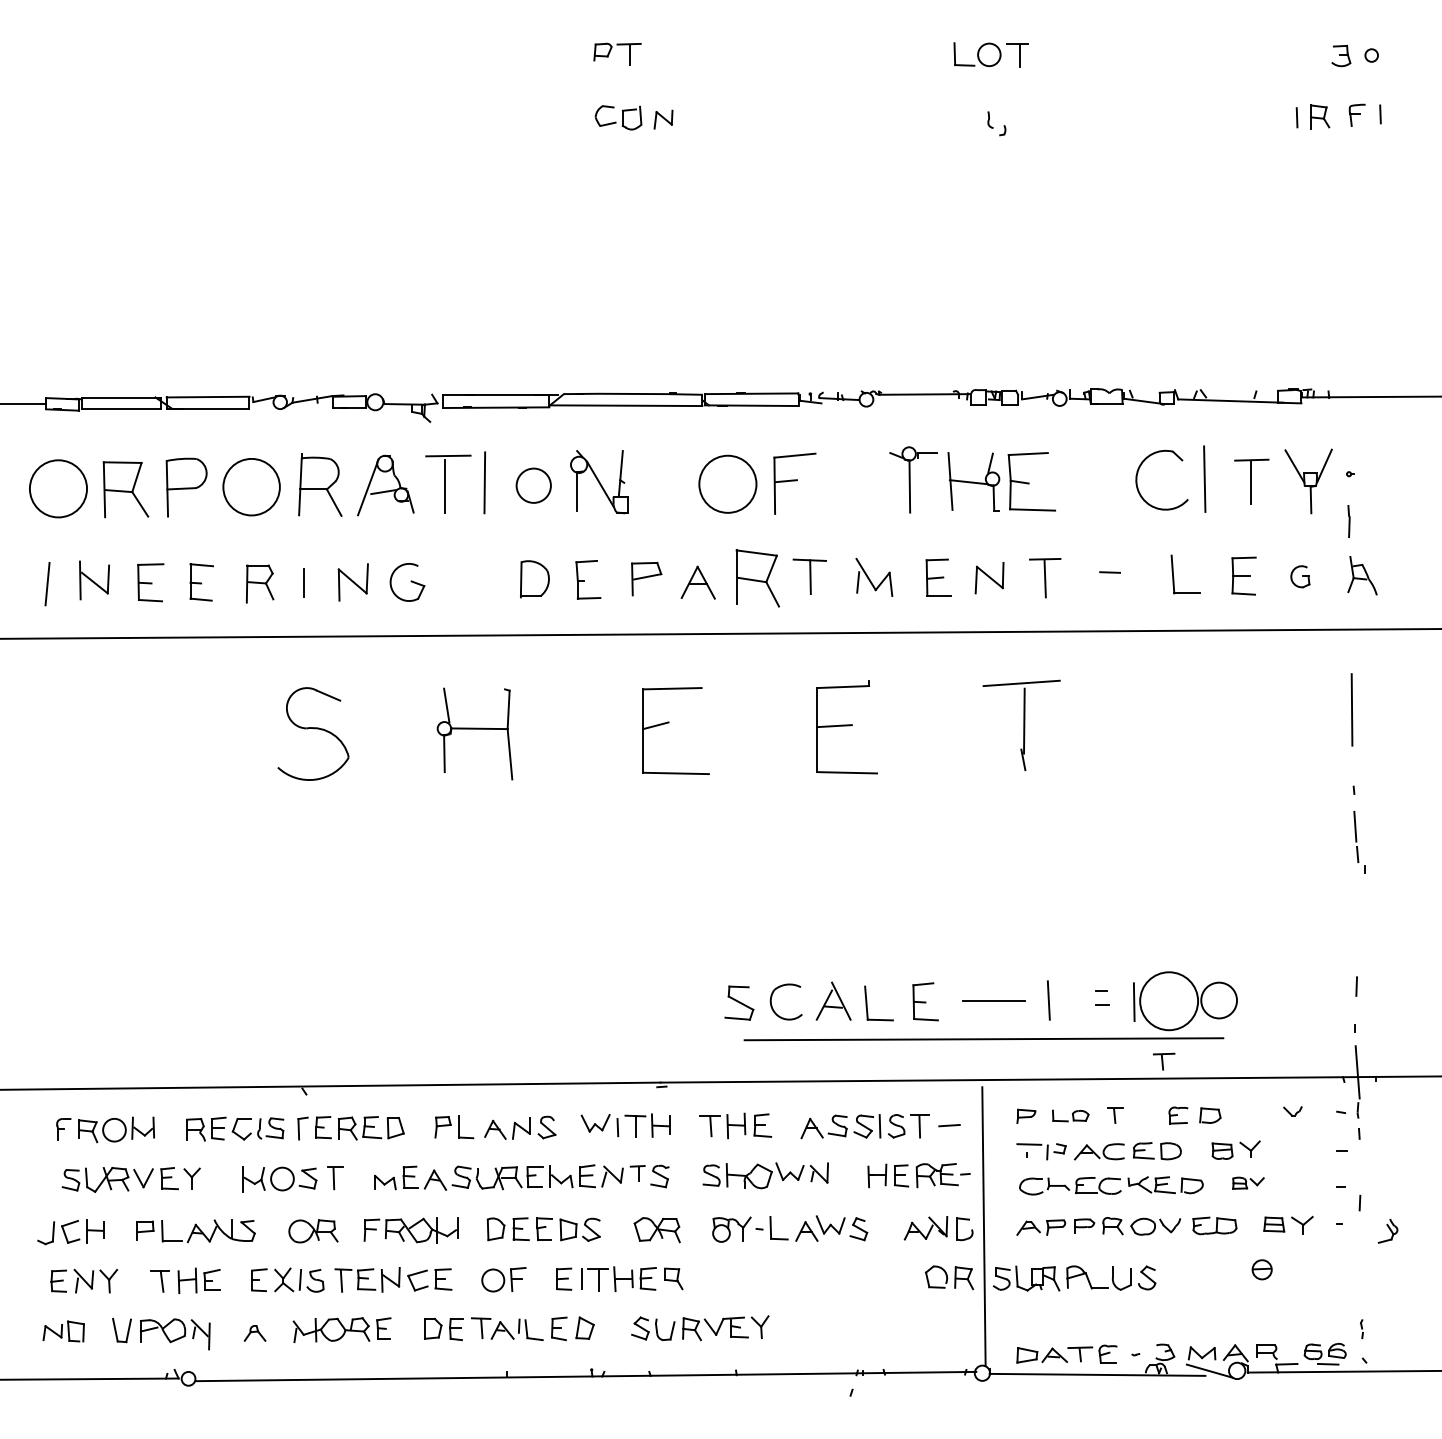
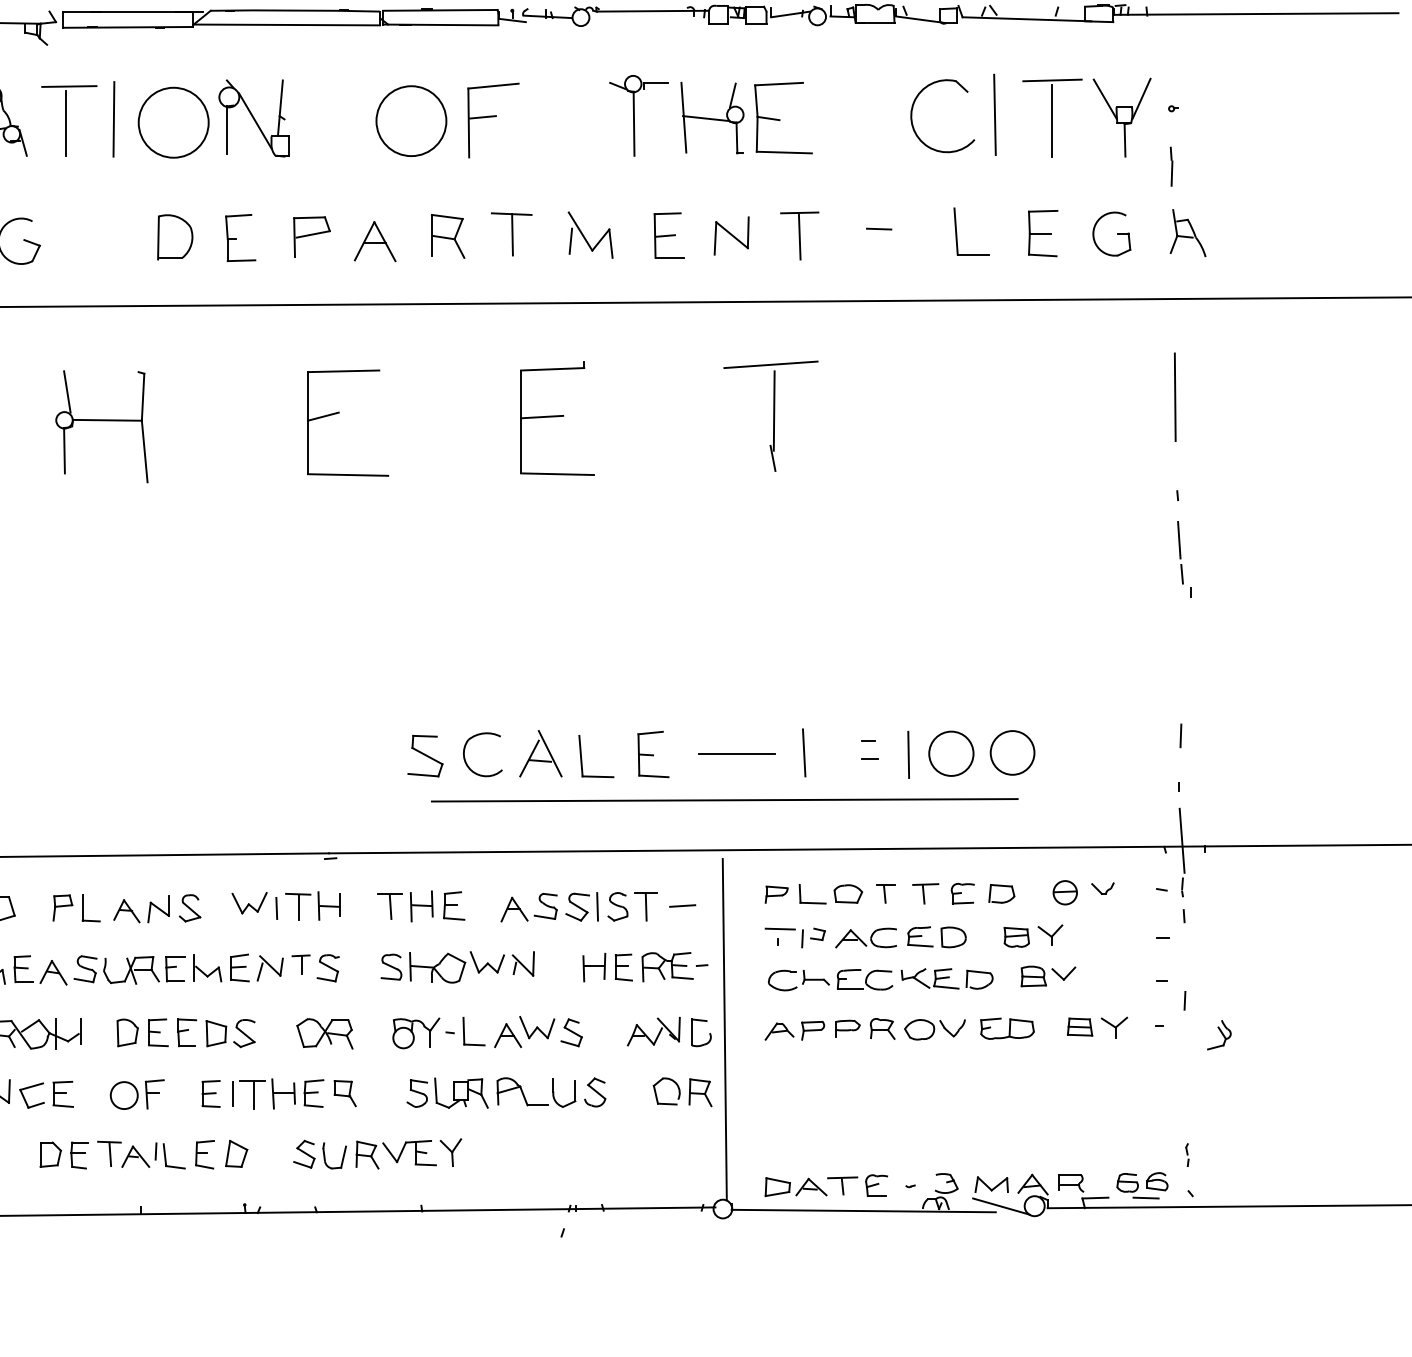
part: (1251, 481) -> (1052, 117), size x1.43
circle: (533, 485) -> (173, 122), size x1.67
part: (1300, 576) -> (1112, 233), size x1.67
part: (757, 578) -> (447, 236), size x0.62
circle: (1169, 1001) -> (951, 754), size x0.62
part: (1164, 1061) -> (926, 893), moved
part: (1070, 1115) -> (830, 893), size x1.43
part: (1248, 1183) -> (1048, 976), size x1.43
part: (1261, 1269) -> (1064, 892), moved
part: (1074, 1278) -> (506, 1093), moved

